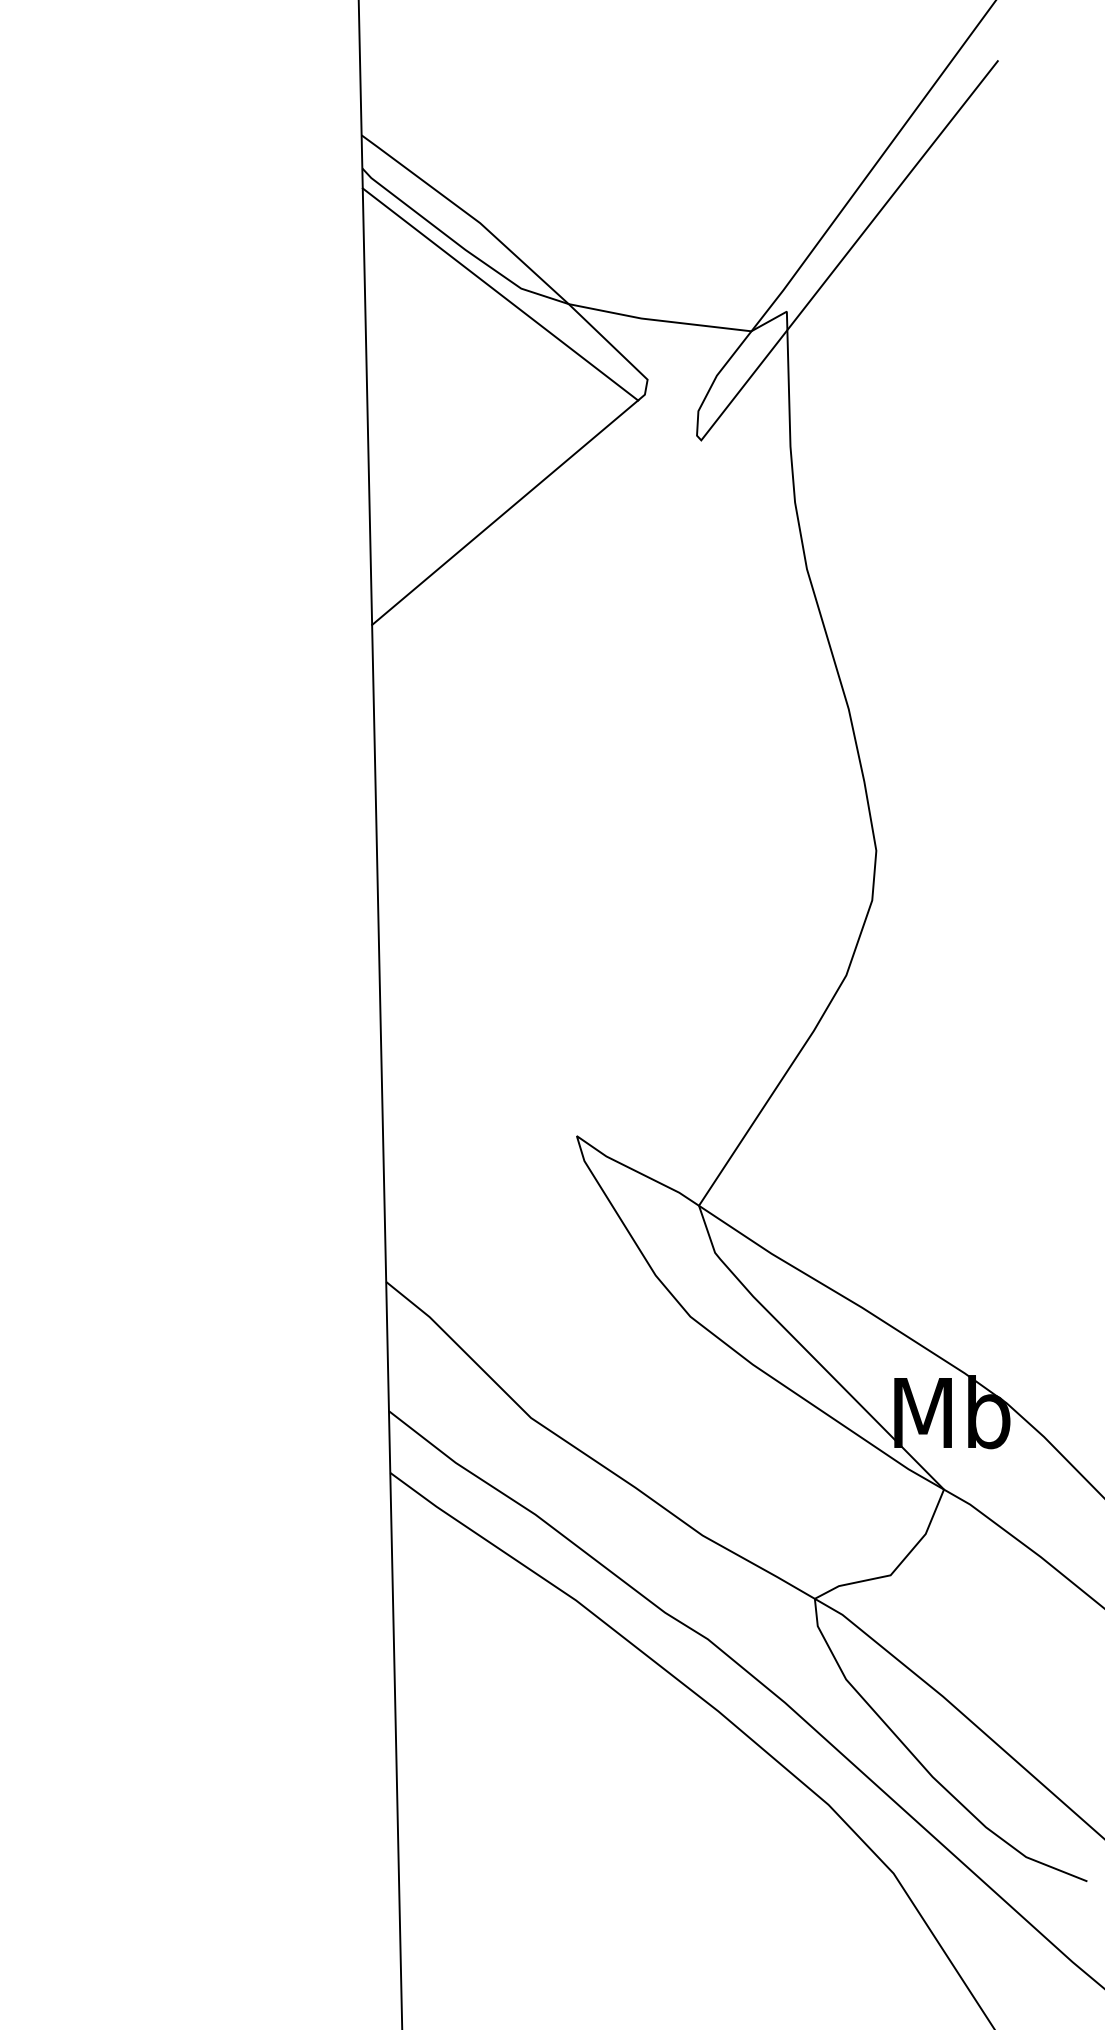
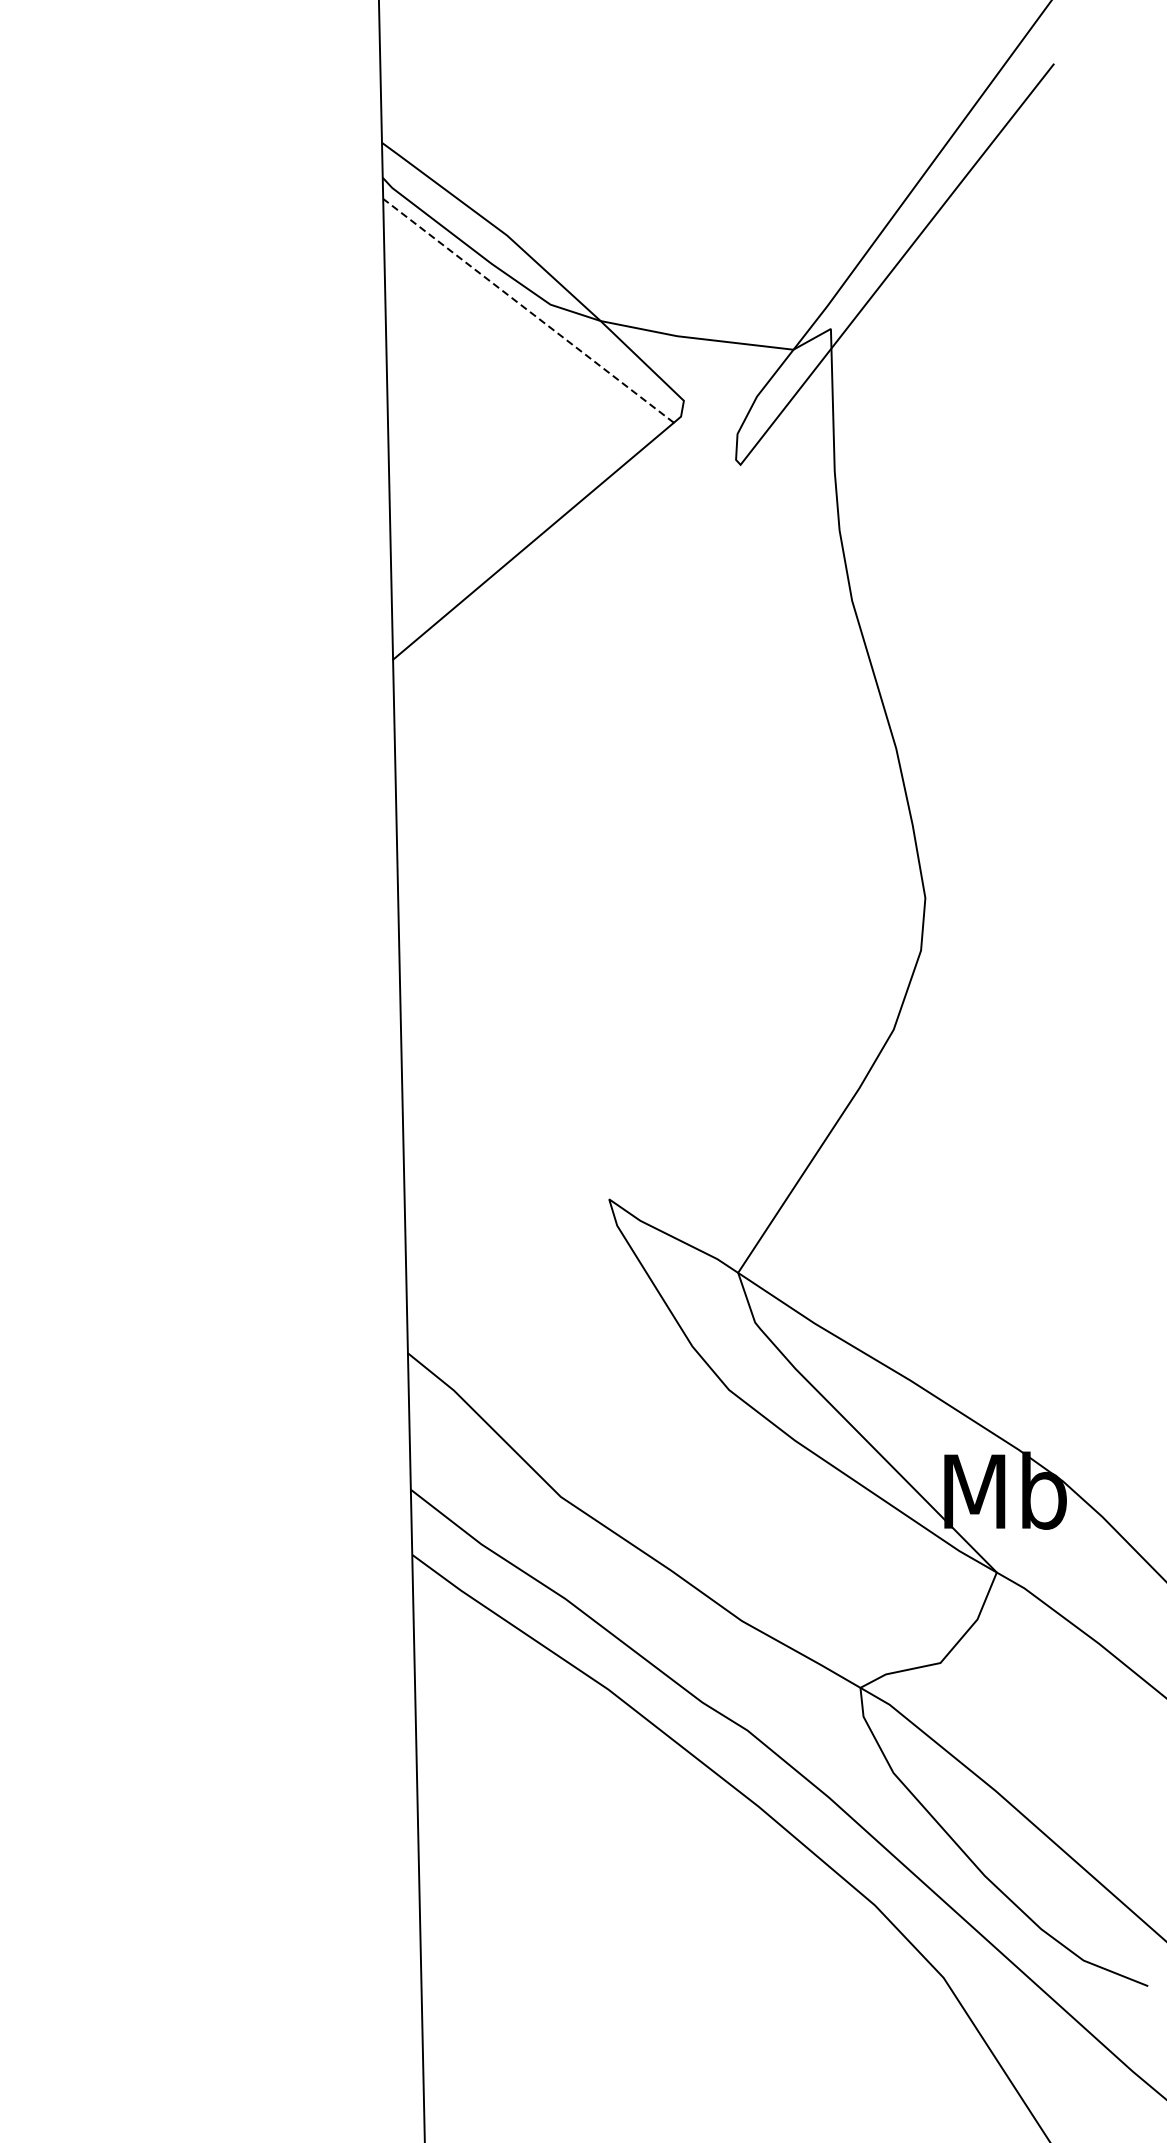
line: (500, 294) -> (528, 310), solid -> dashed

